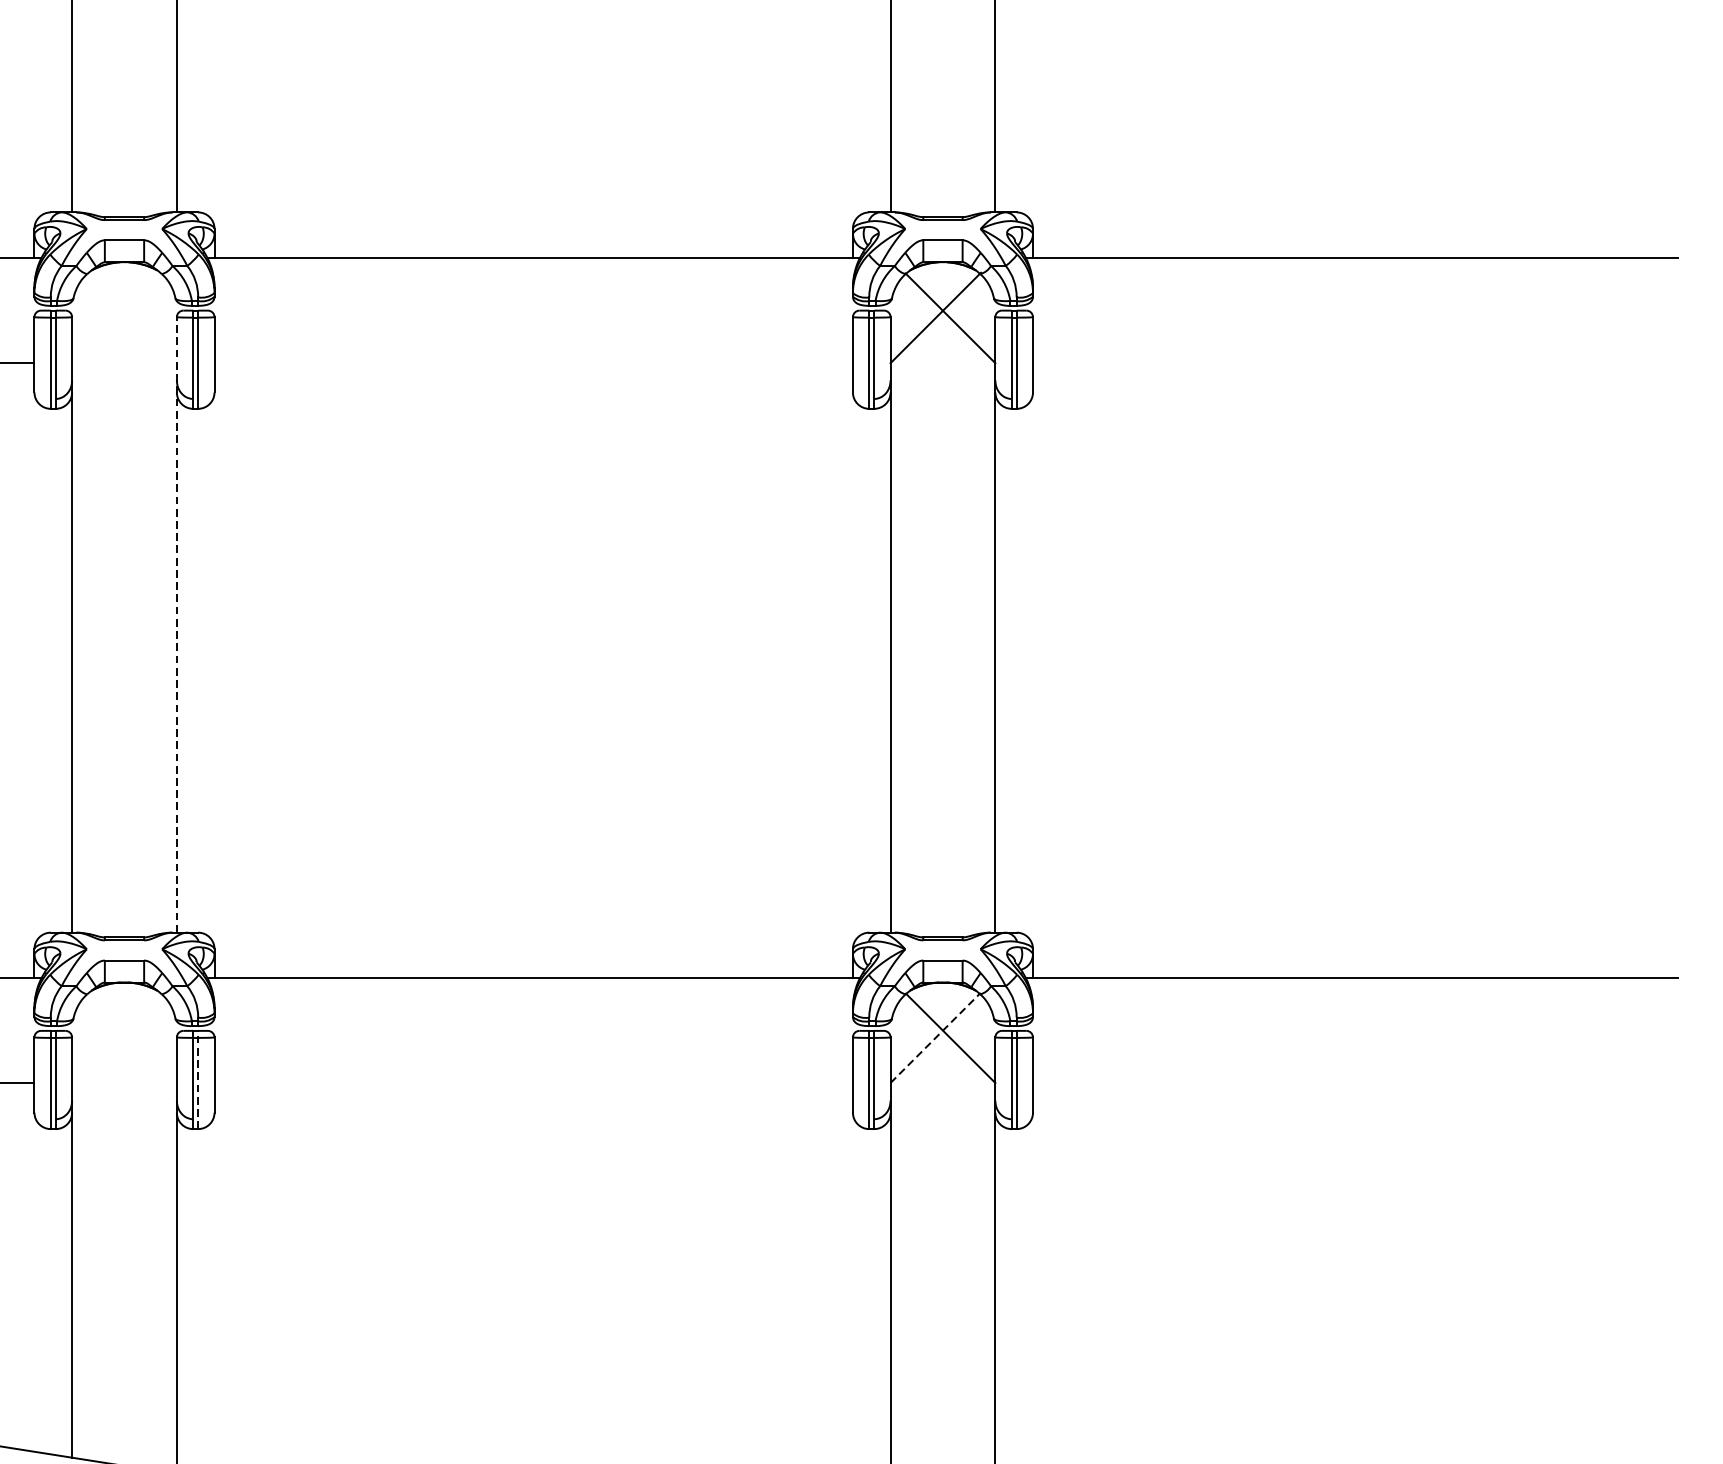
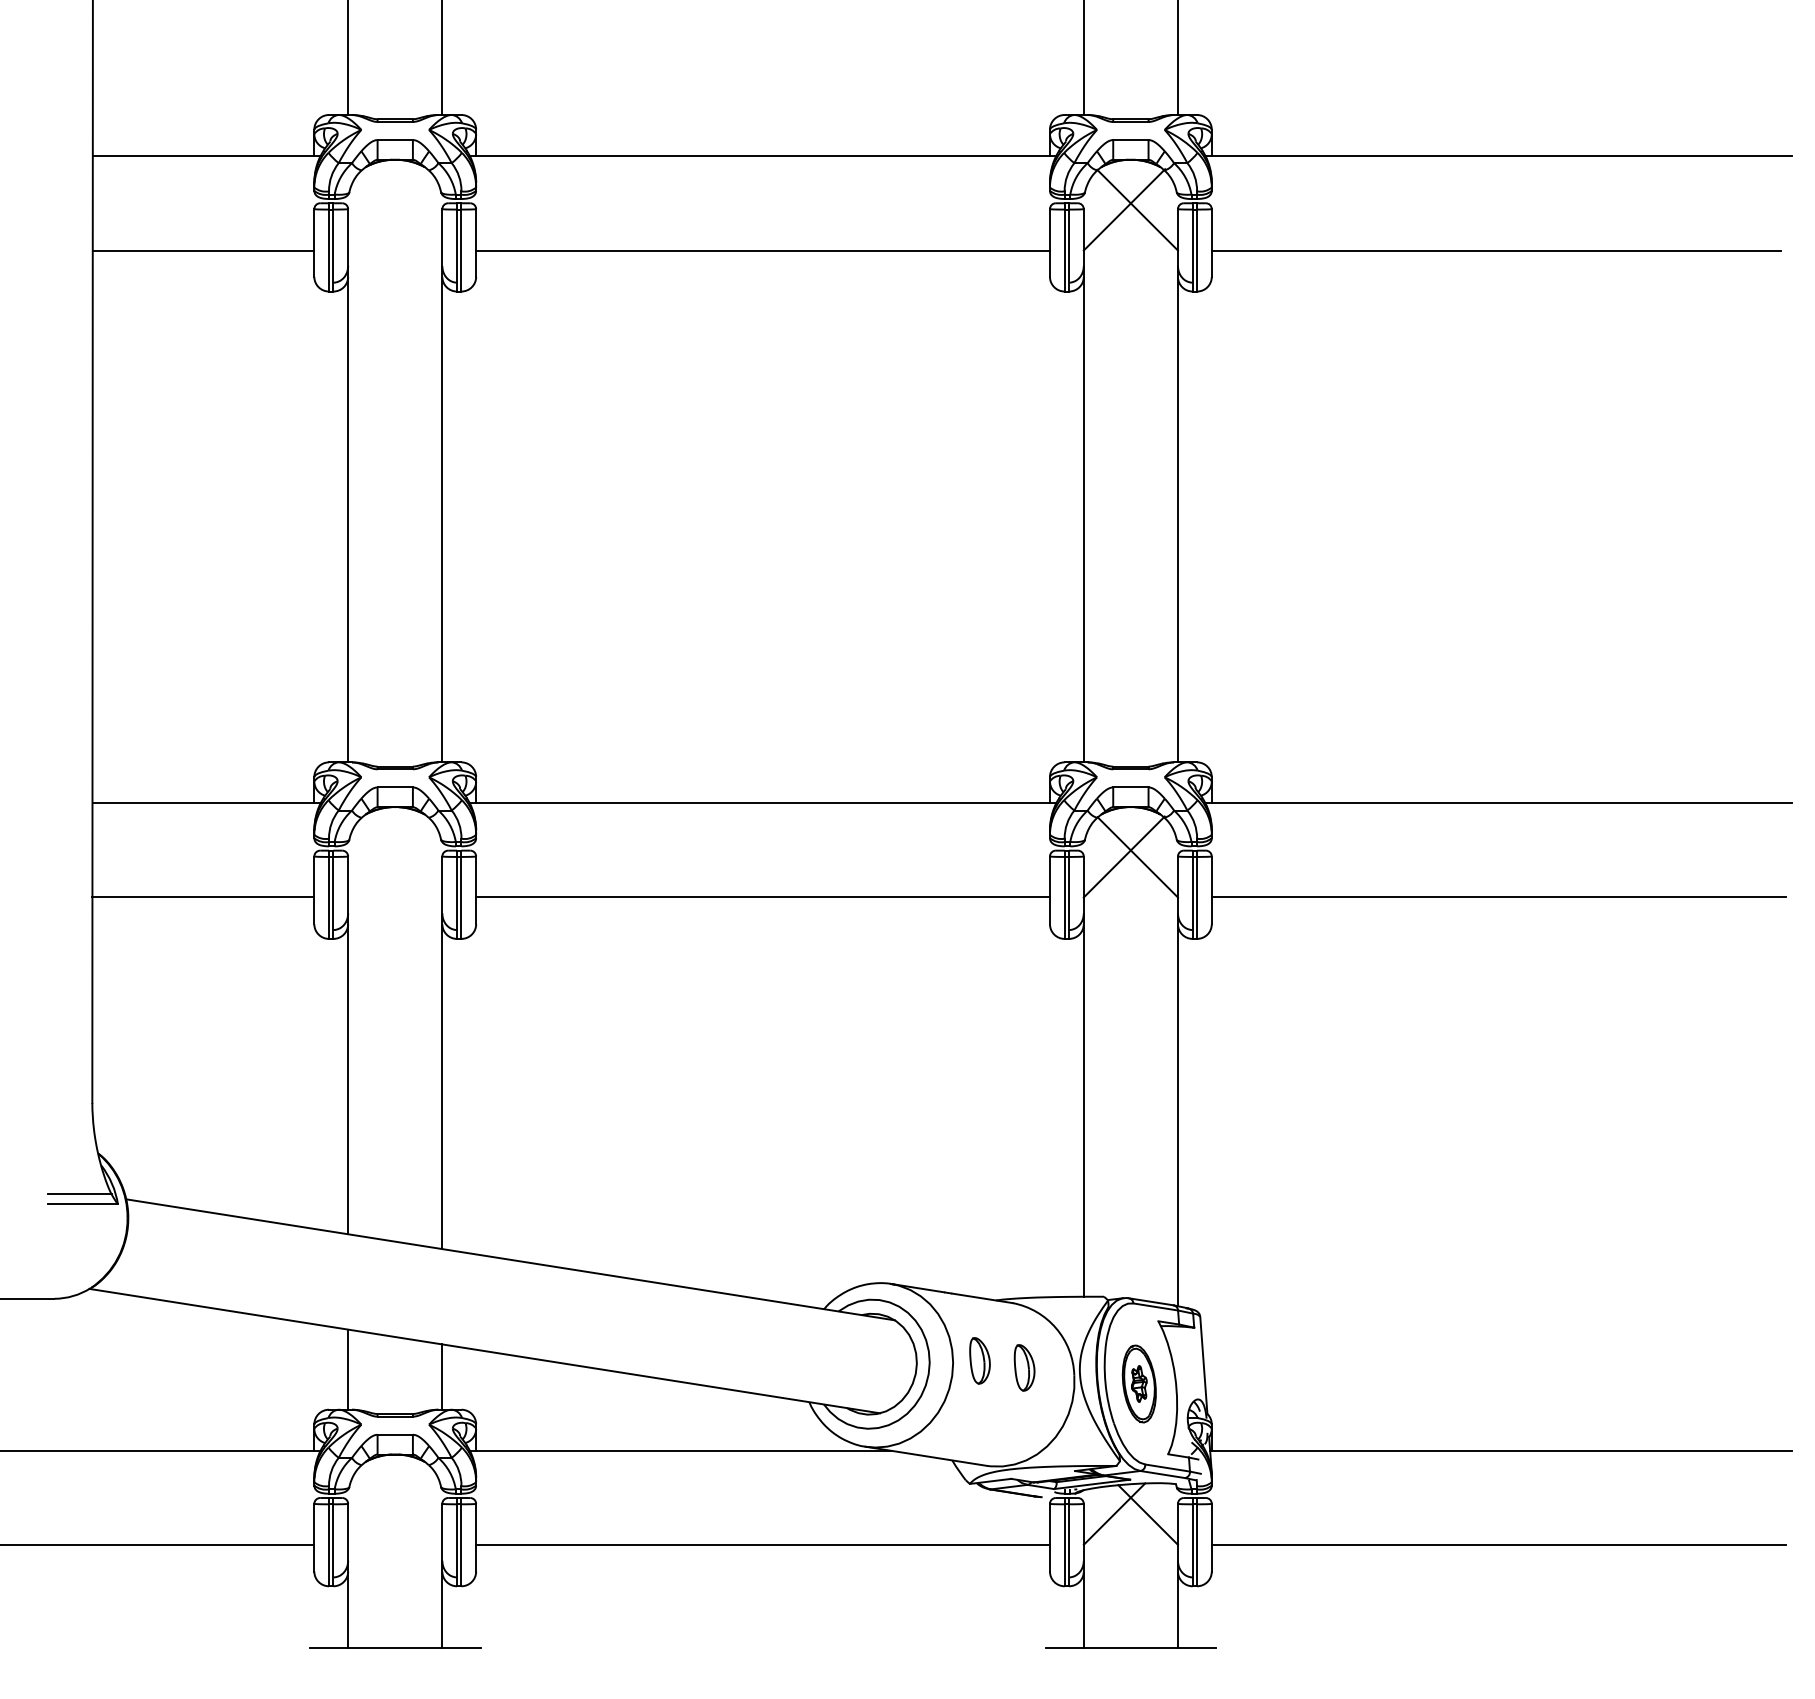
line: (533, 363) -> (762, 250), added
line: (1349, 363) -> (1496, 250), added
line: (177, 624) -> (442, 485), dashed -> solid
line: (935, 1037) -> (1124, 856), dashed -> solid
line: (198, 1079) -> (461, 894), dashed -> solid
line: (533, 1083) -> (762, 897), added
line: (1351, 1083) -> (1498, 897), added

